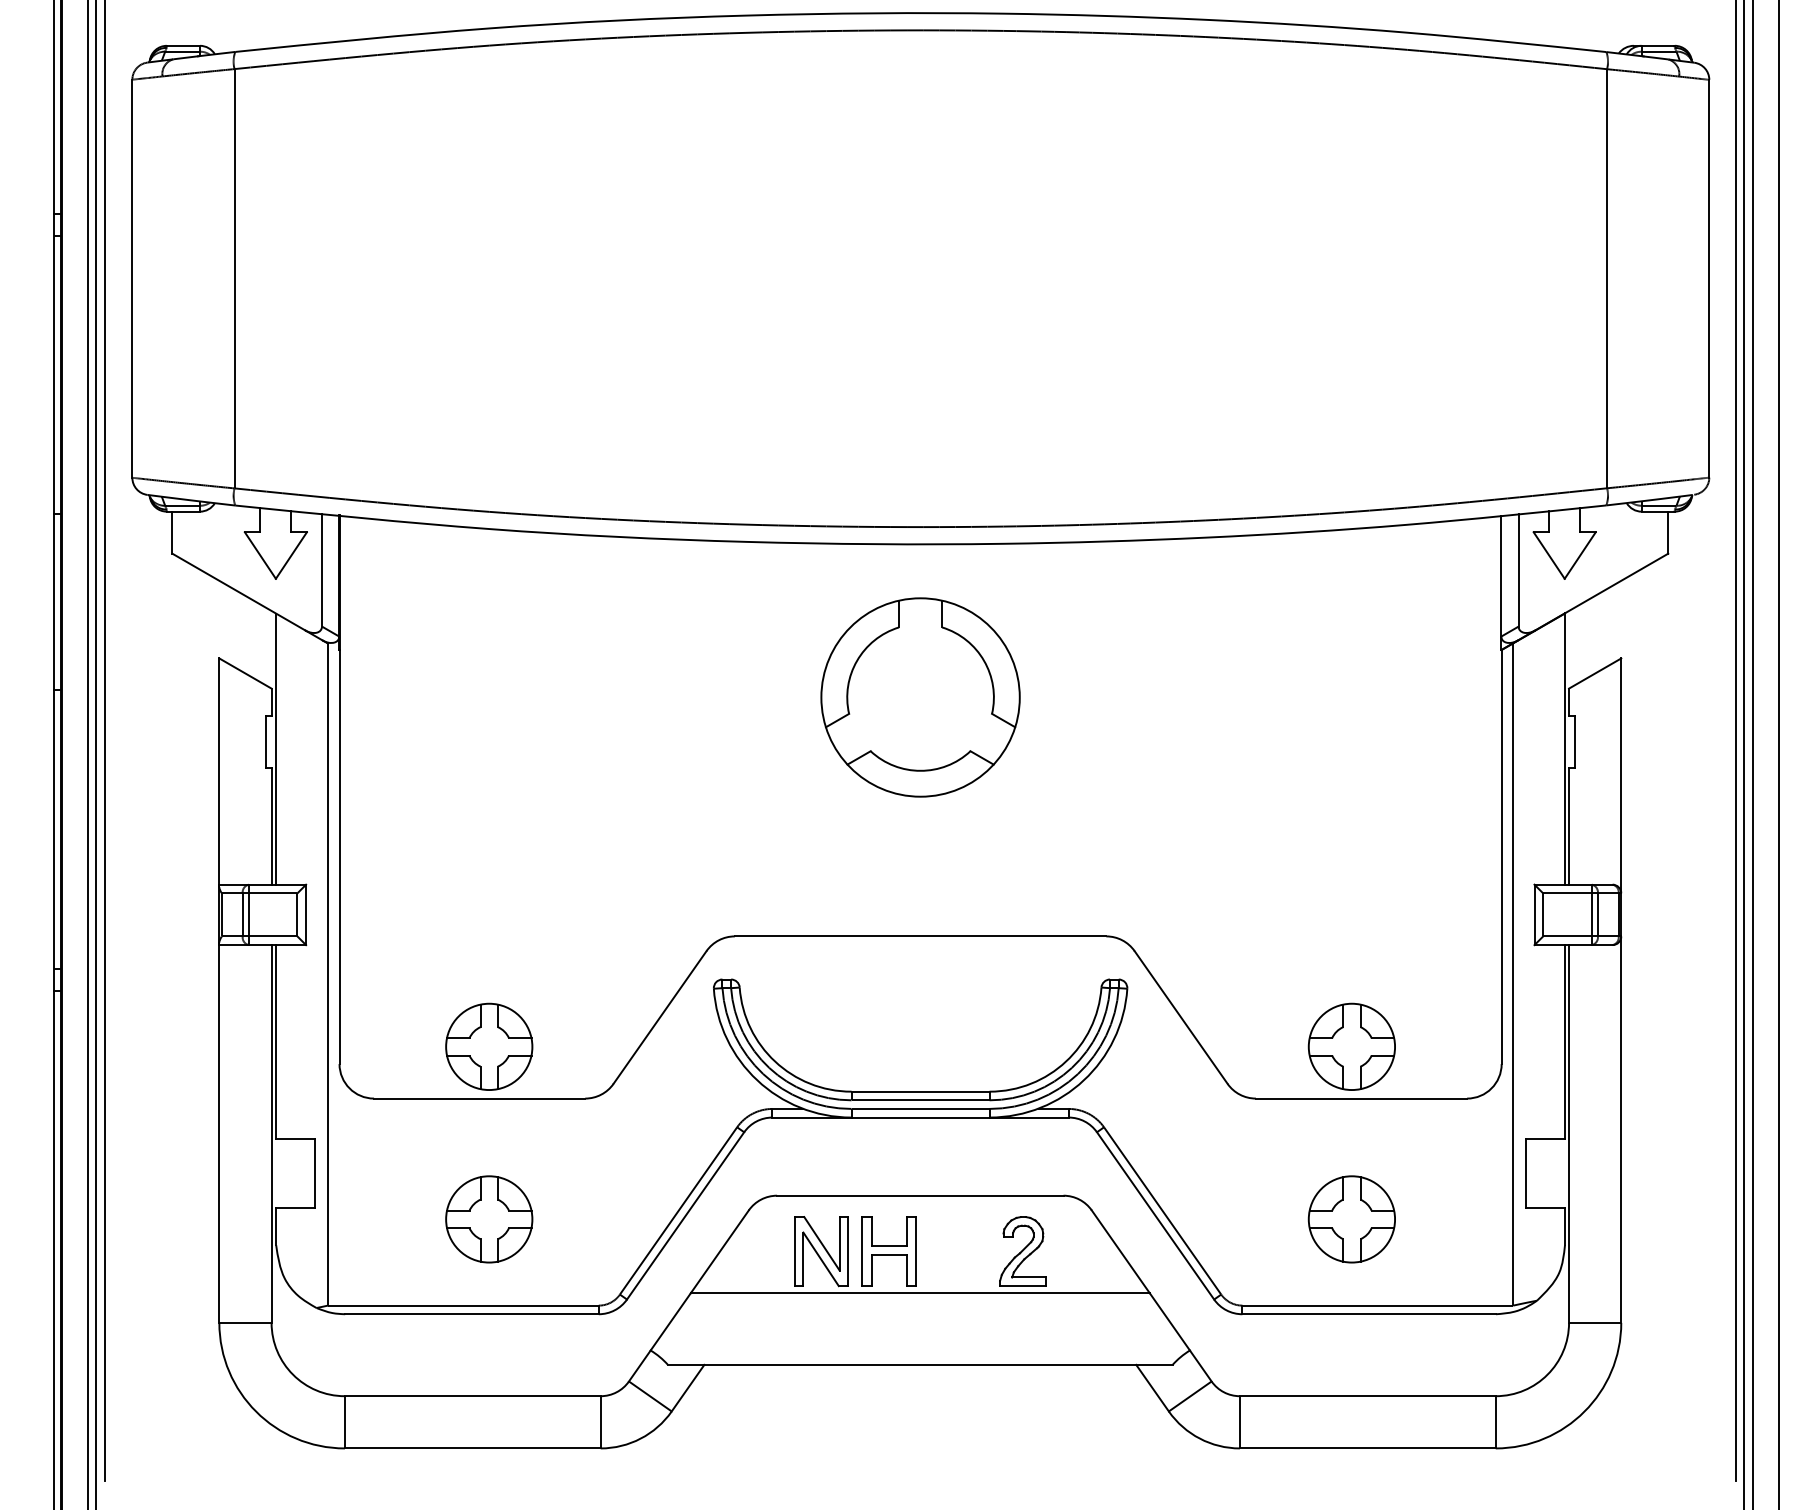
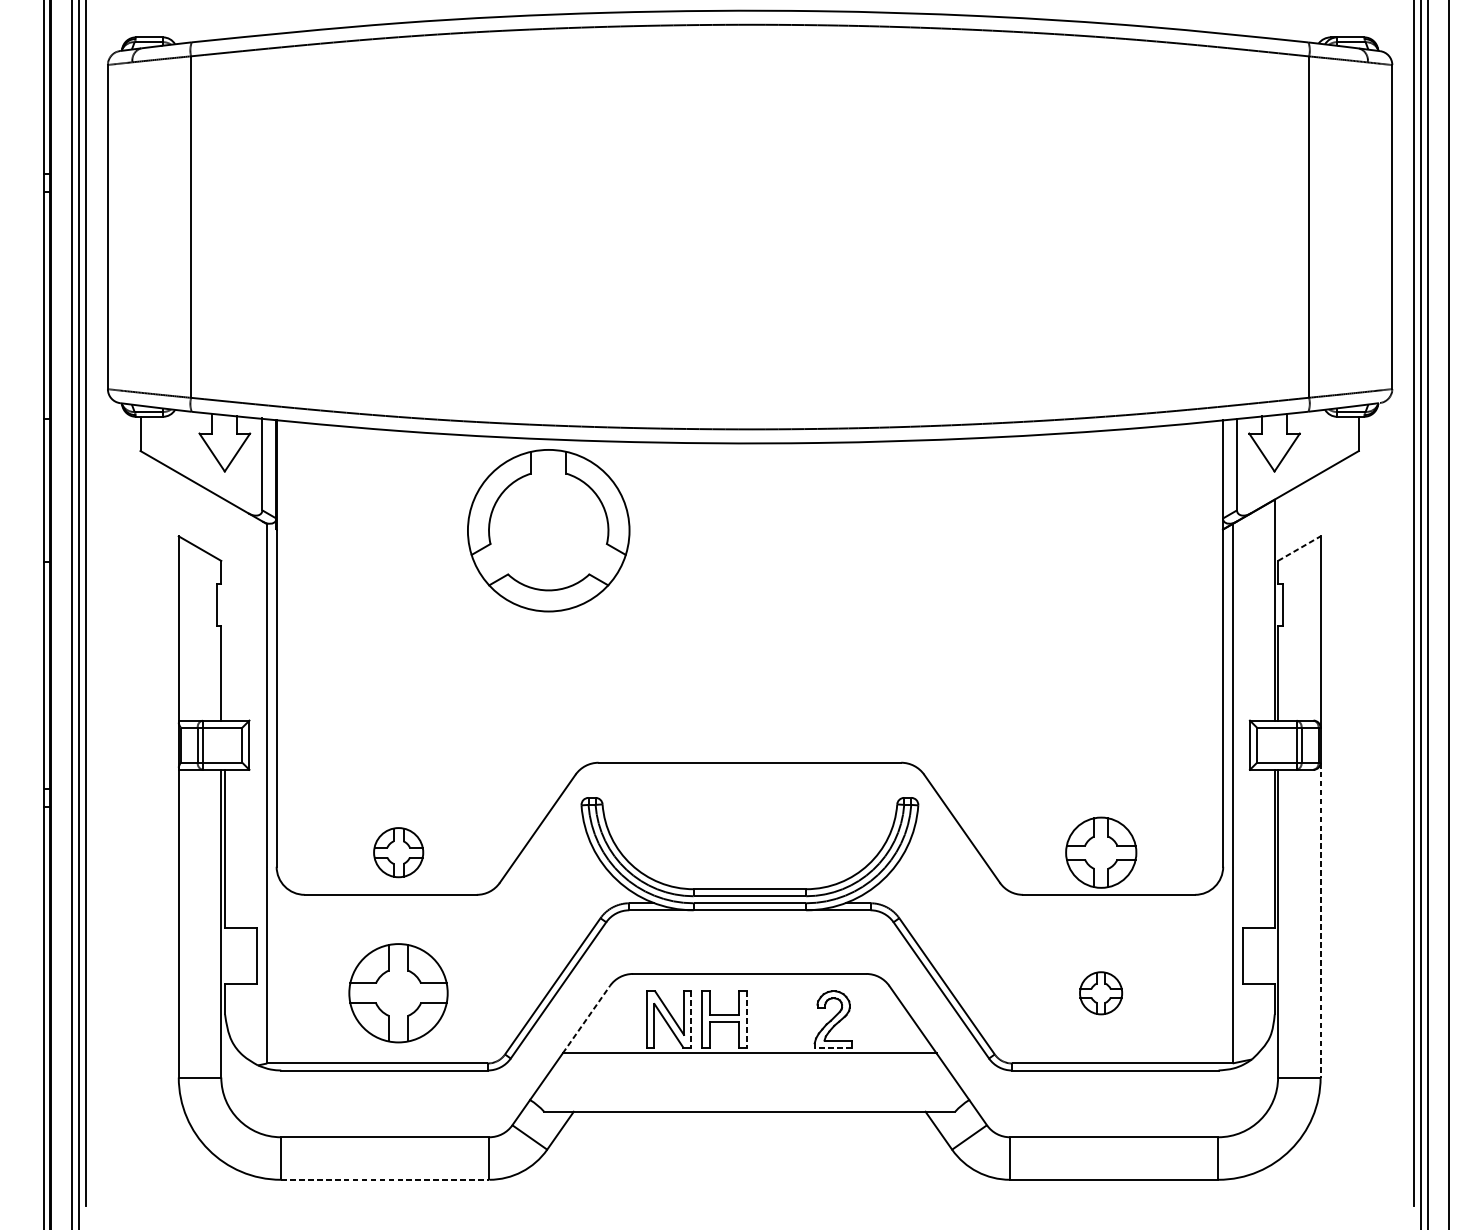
line: (1595, 673) -> (1299, 548), solid -> dashed
part: (920, 697) -> (548, 530), moved
line: (276, 748) -> (225, 609), removed
part: (489, 1046) -> (398, 852), size x0.7
line: (1621, 1130) -> (1320, 920), solid -> dashed
part: (489, 1219) -> (398, 993), size x1.4
part: (1351, 1219) -> (1100, 993), size x0.6
line: (720, 1251) -> (586, 1019), solid -> dashed
line: (848, 1251) -> (691, 1019), solid -> dashed
line: (916, 1251) -> (746, 1019), solid -> dashed
line: (1022, 1286) -> (832, 1047), solid -> dashed
line: (472, 1448) -> (384, 1179), solid -> dashed

